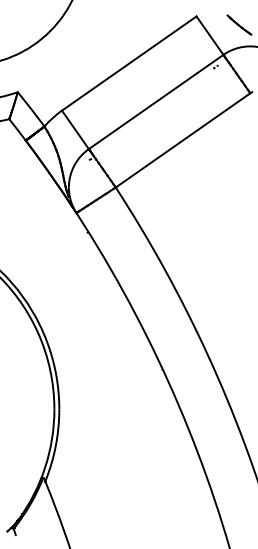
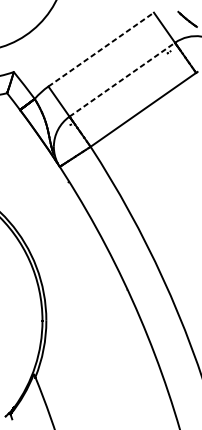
line: (129, 63) -> (101, 49), solid -> dashed
line: (156, 101) -> (122, 79), solid -> dashed

